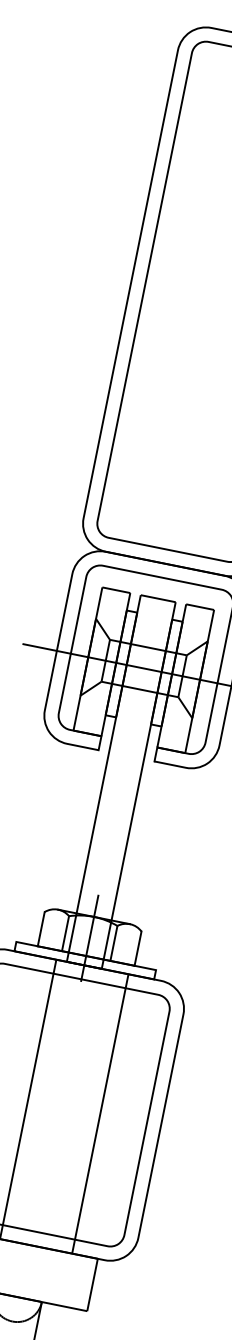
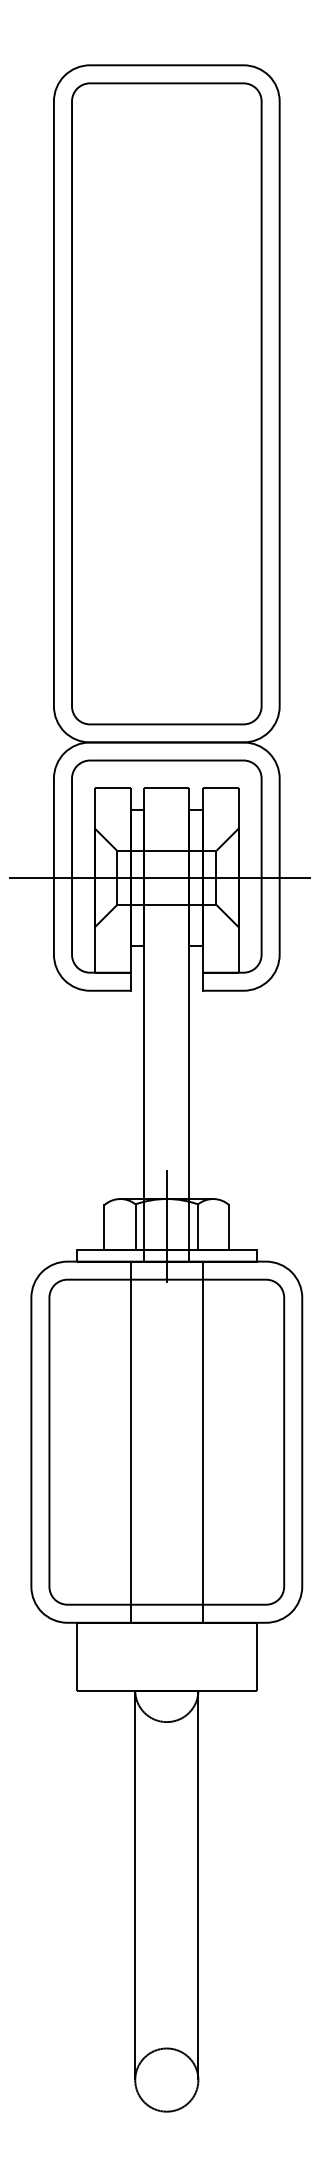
line: (100, 1113) -> (202, 1441), moved

